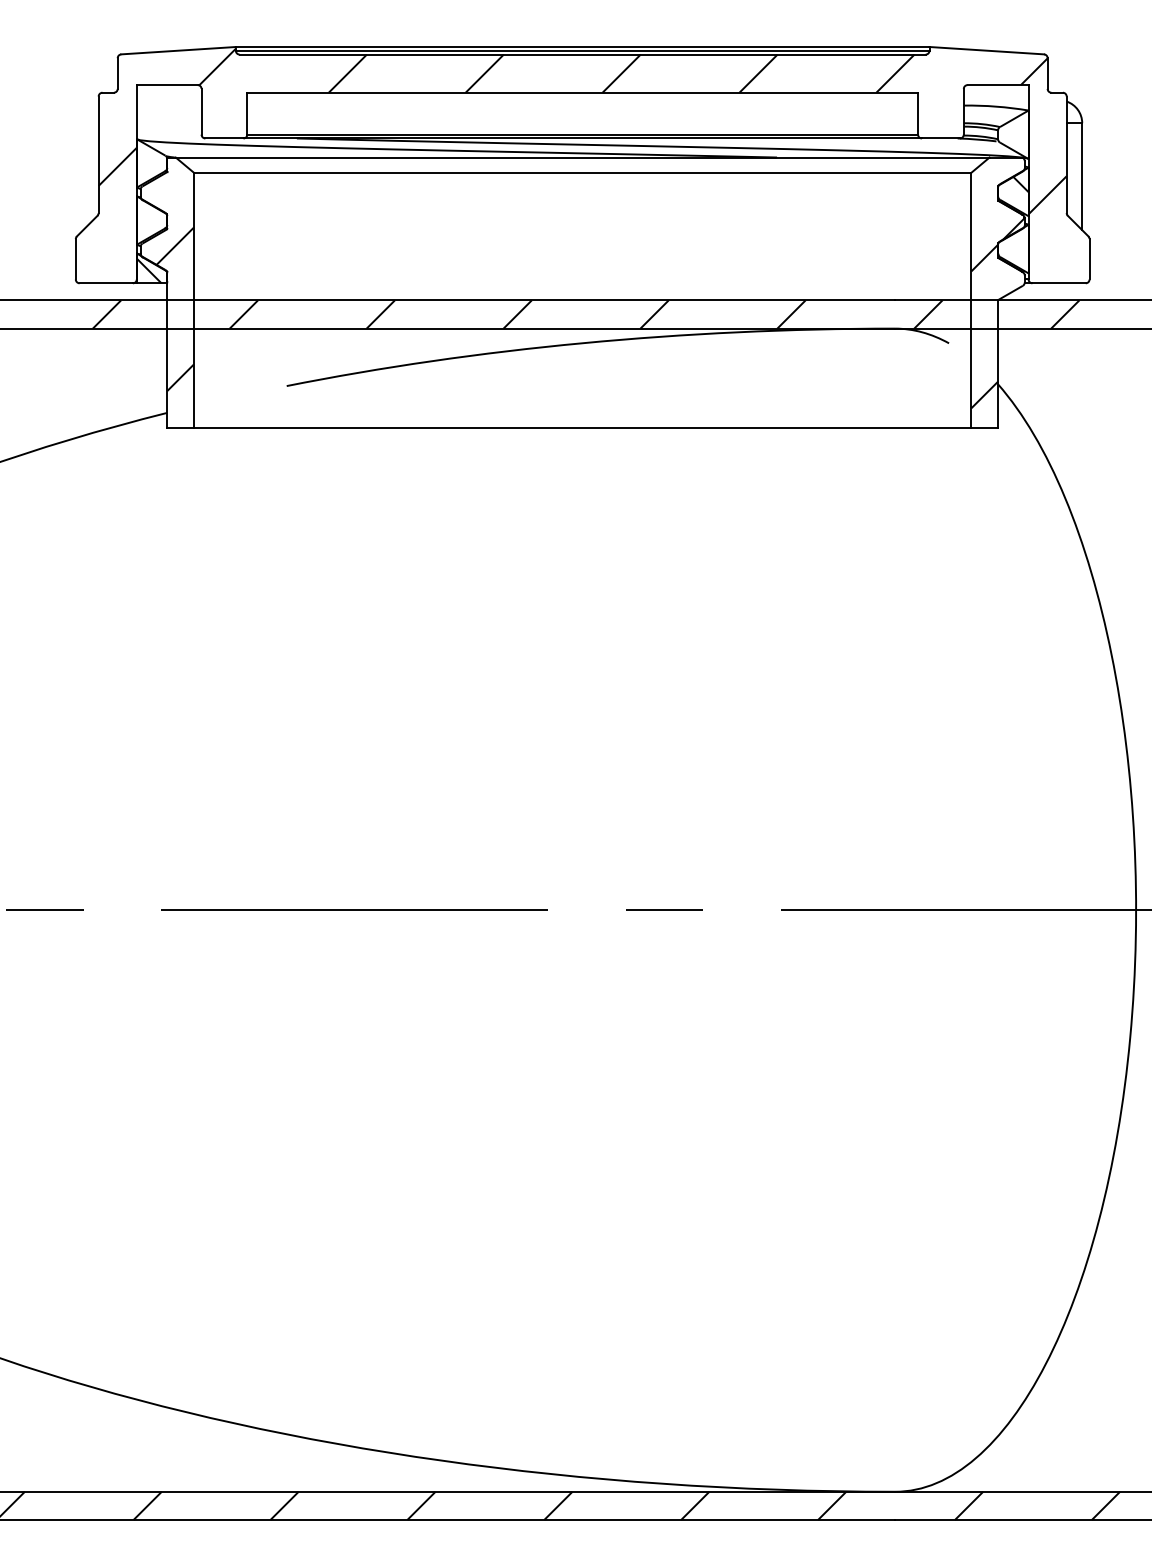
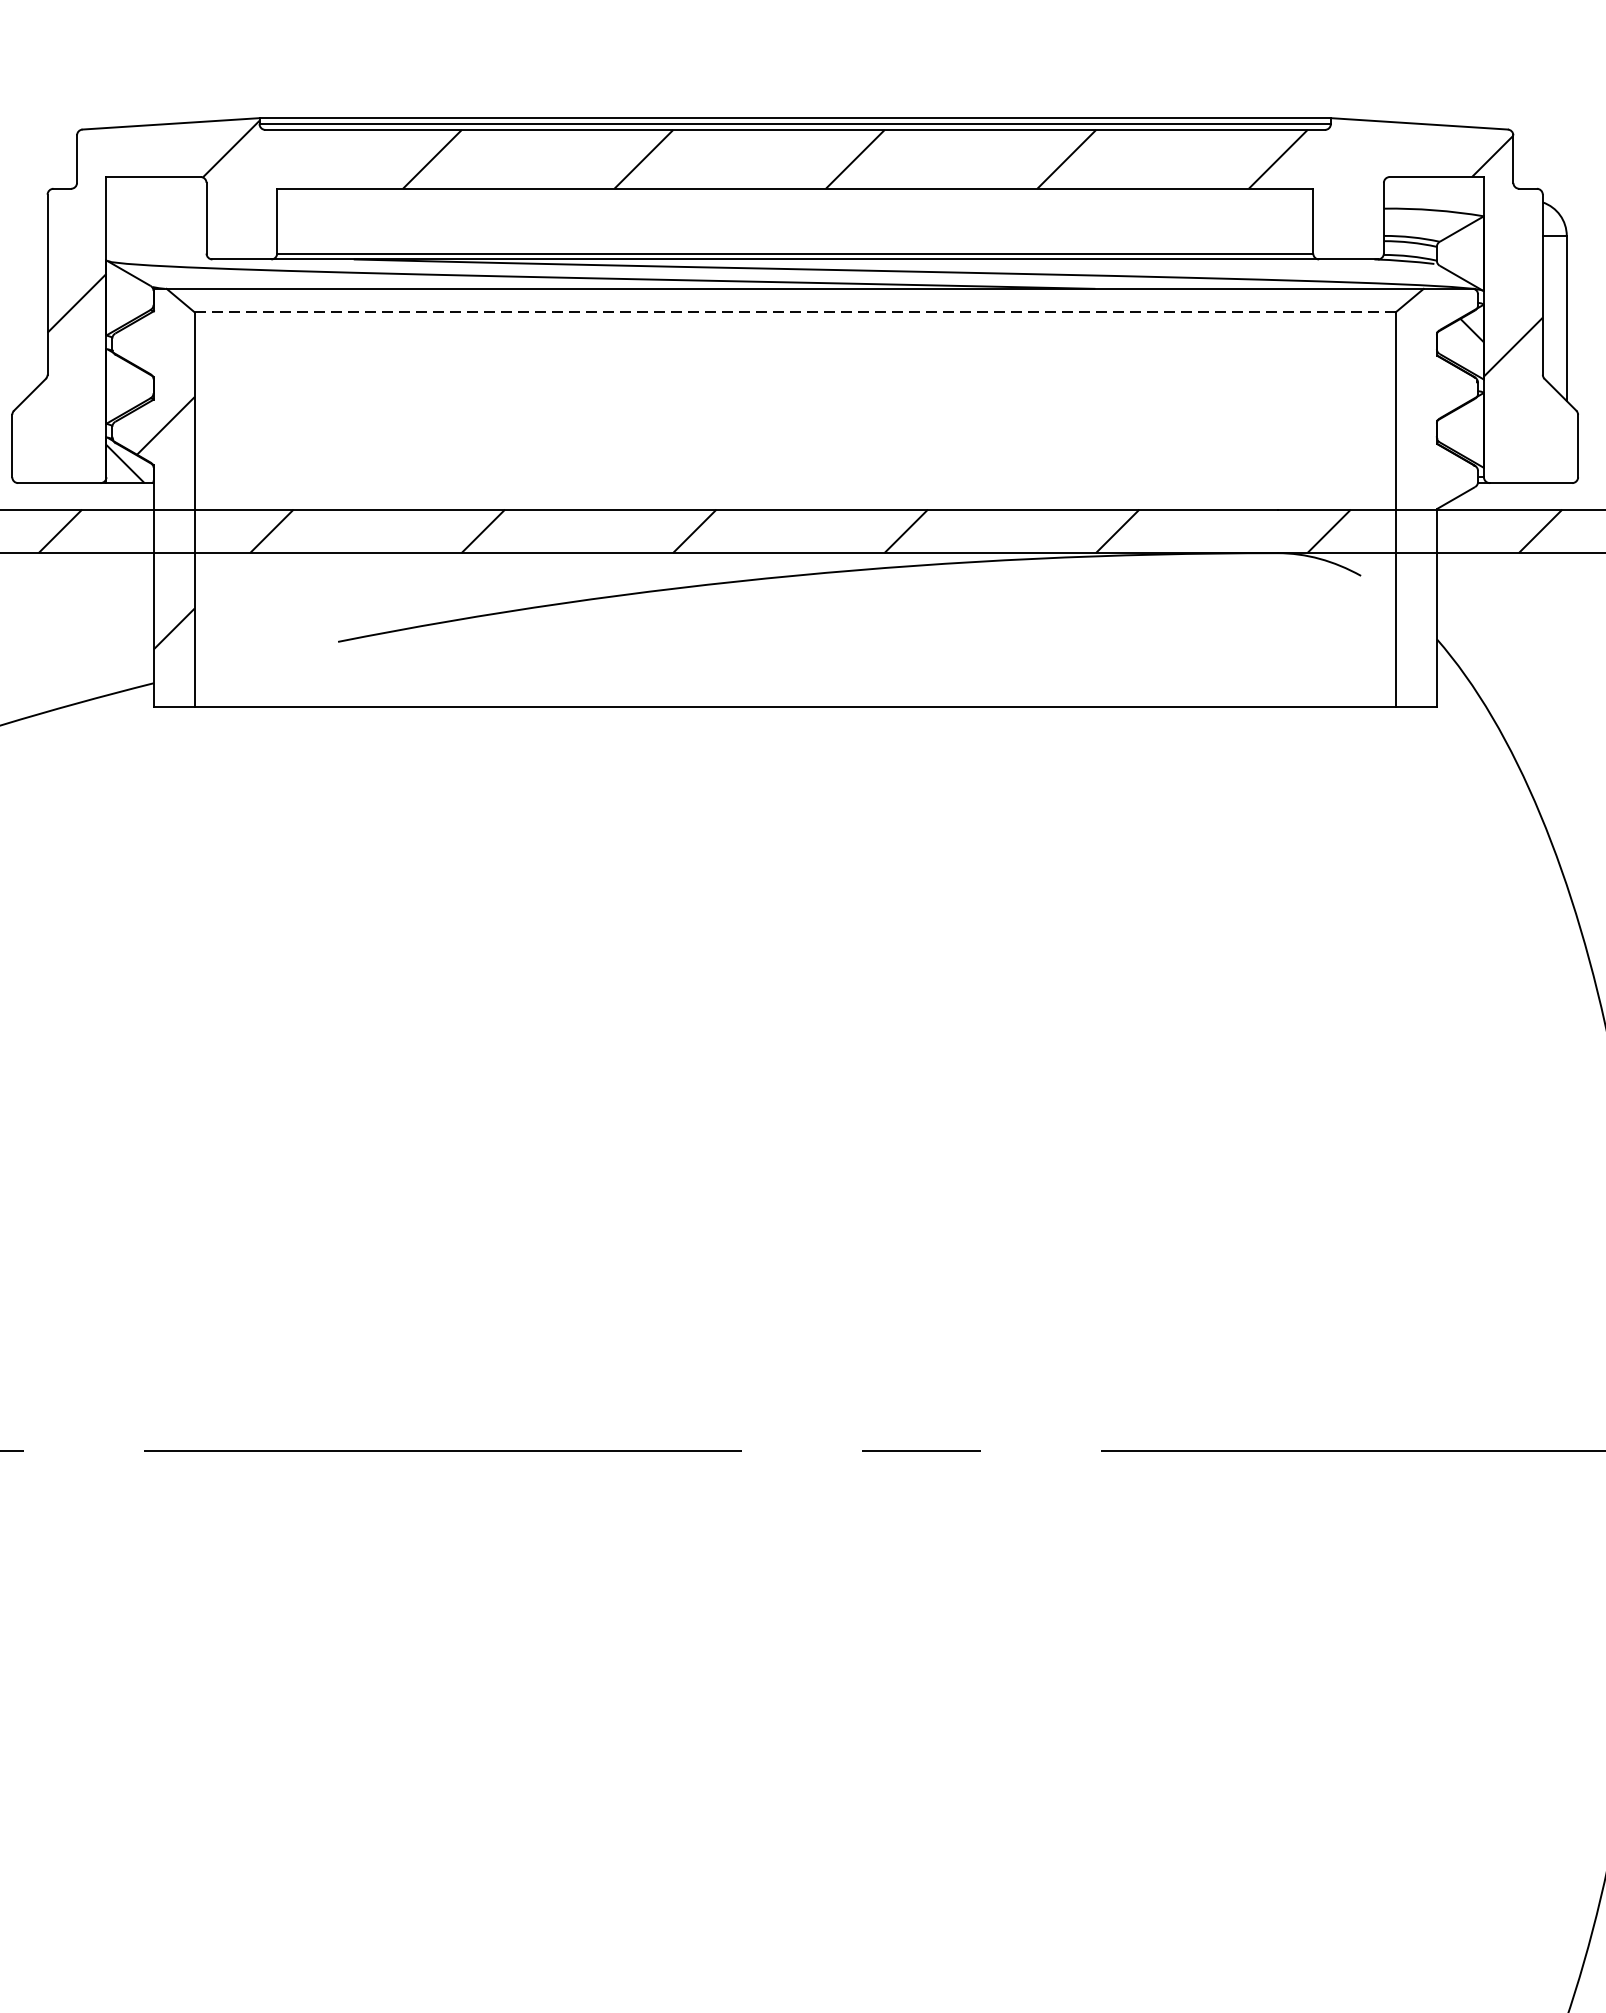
line: (582, 172) -> (794, 312), solid -> dashed
hatch: (997, 313) -> (1435, 529), removed

